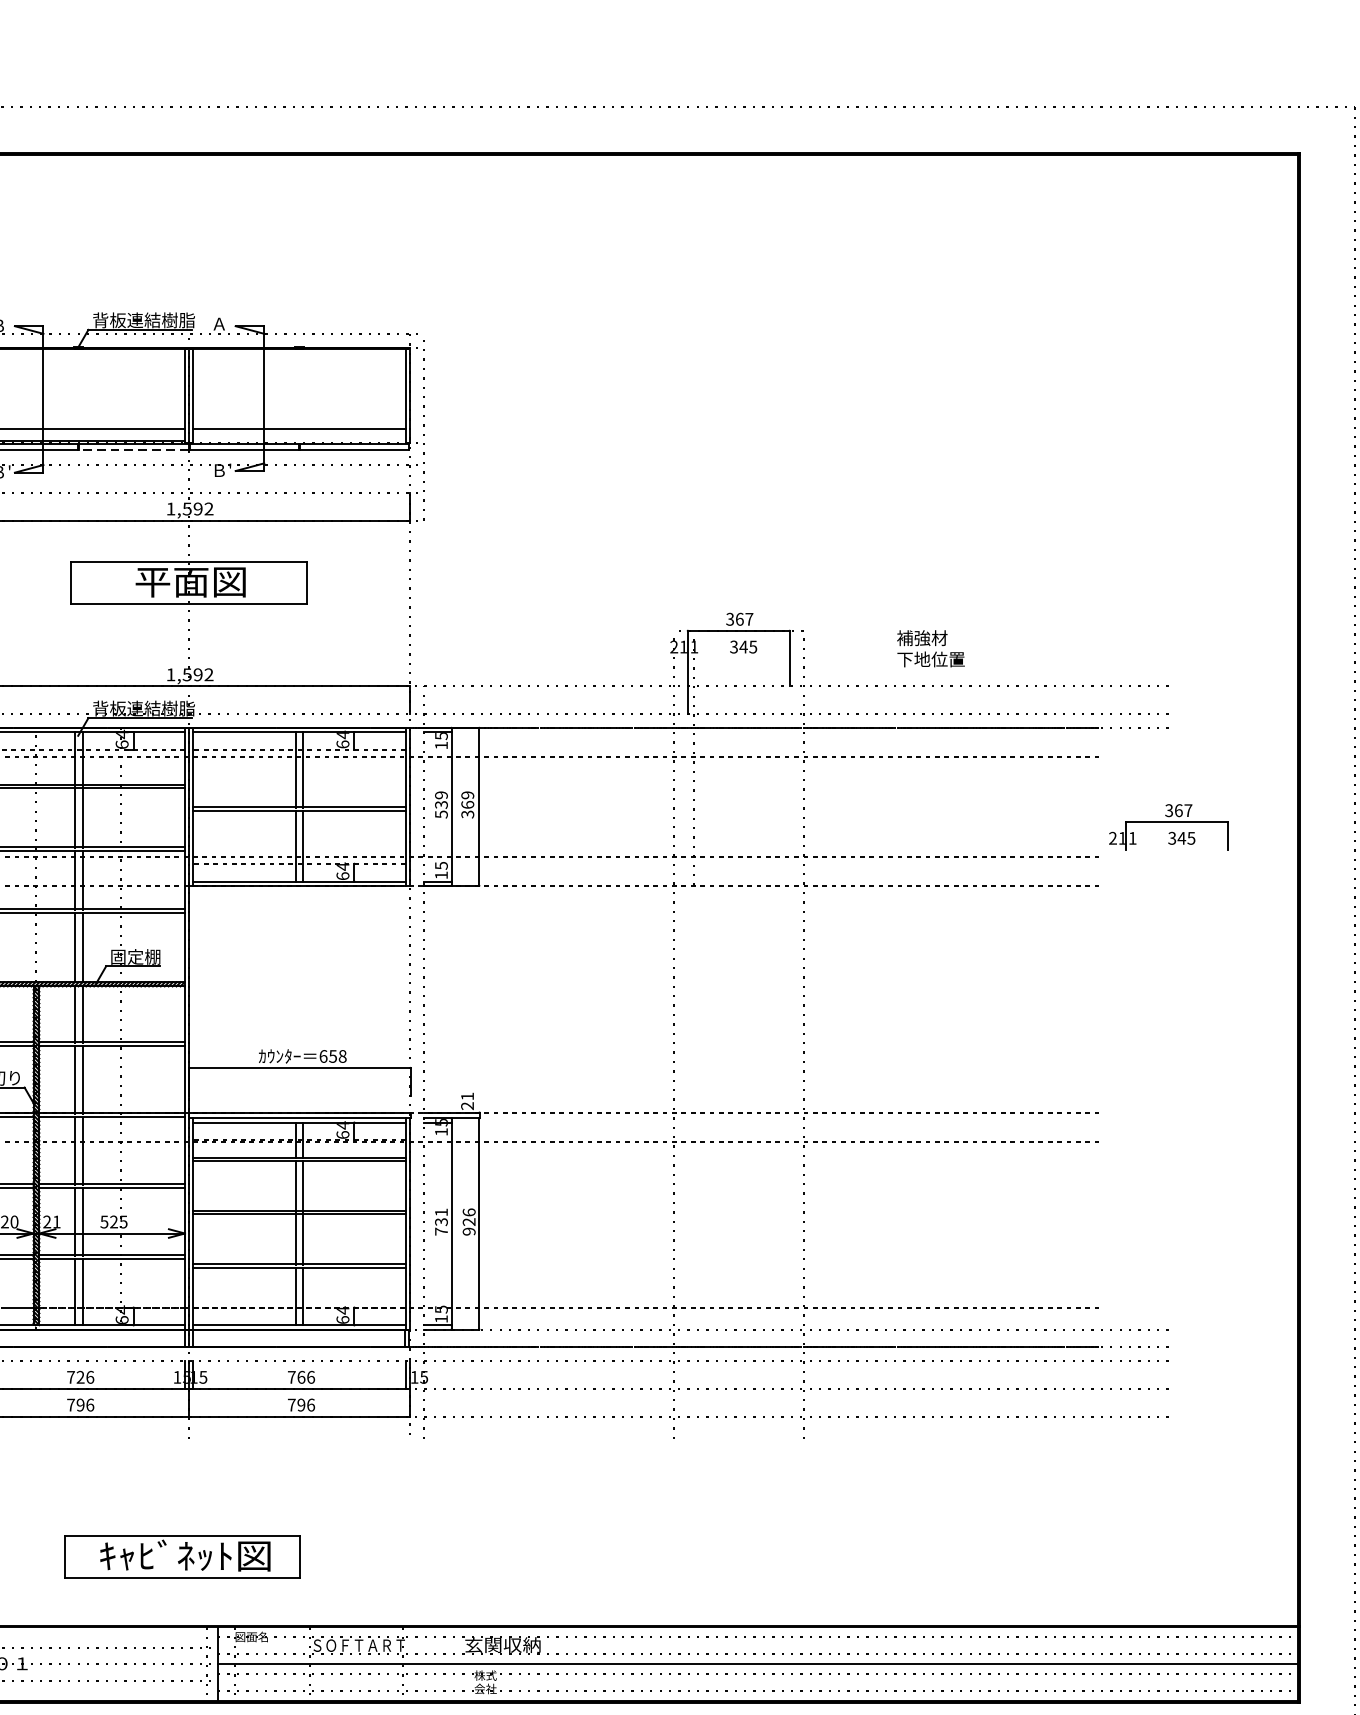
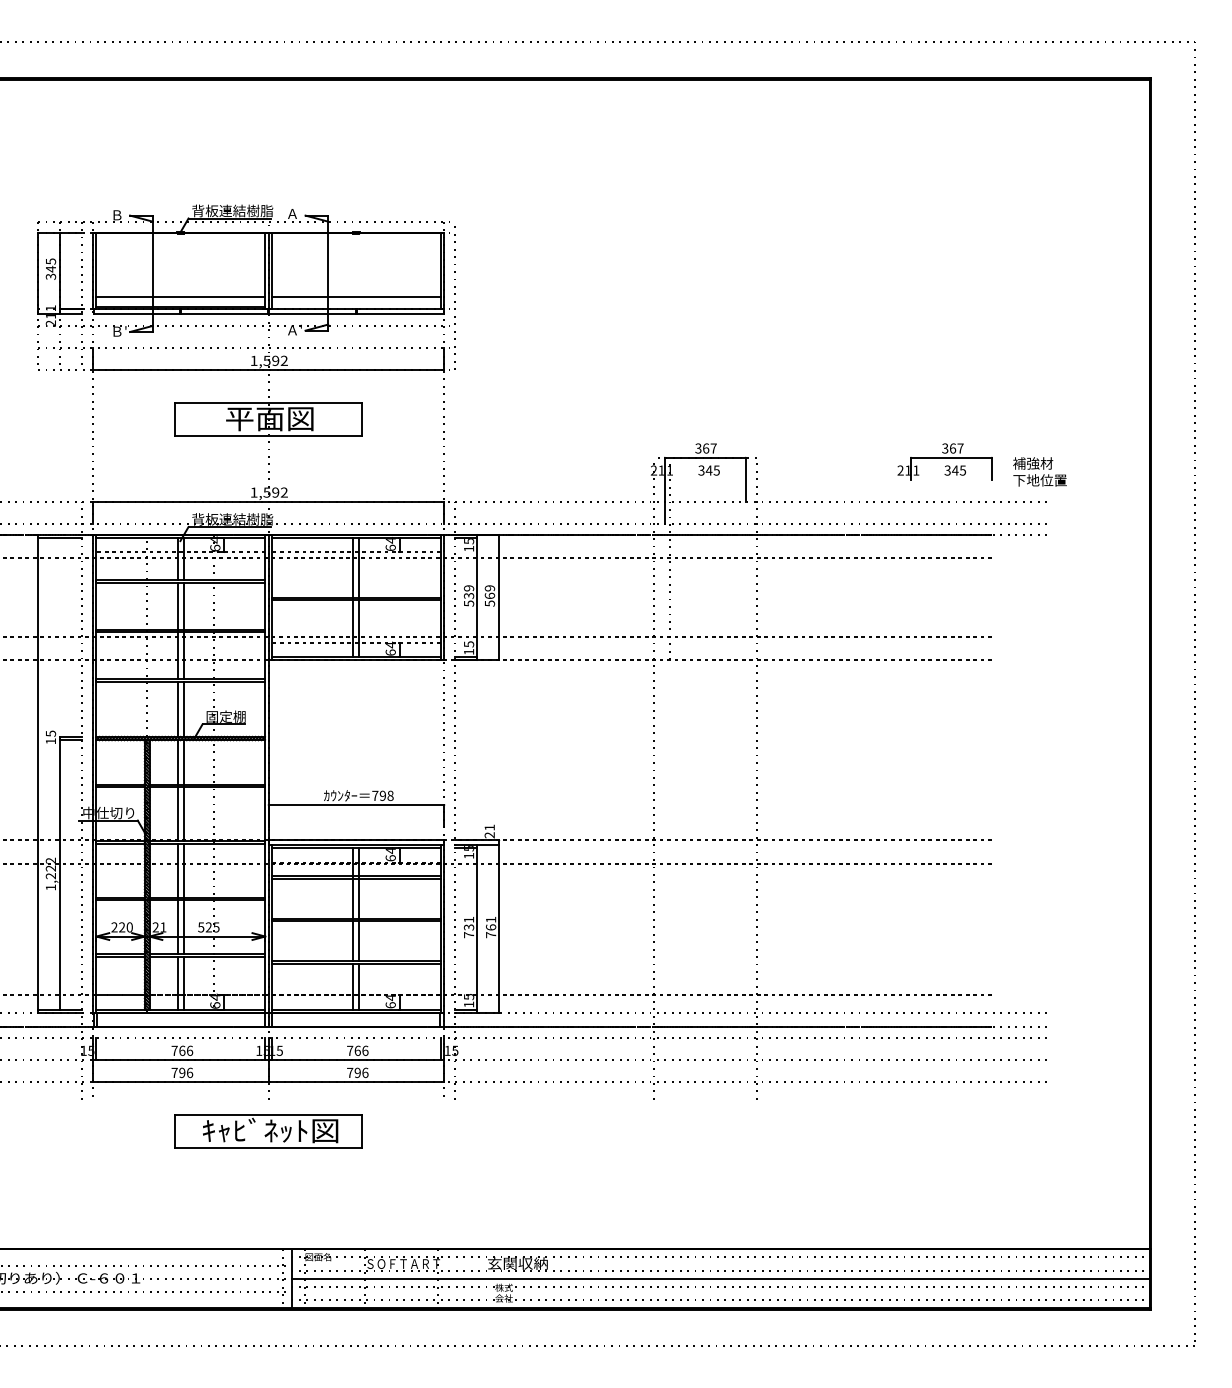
line: (133, 449) -> (224, 313), dashed -> solid
text: (219, 470) -> (292, 330), Ｂ' -> Ａ'
text: (930, 648) -> (1039, 471), moved
text: (467, 814) -> (489, 603), 369 -> 569
part: (1168, 826) -> (944, 461), moved
text: (327, 1056) -> (378, 795), 658 -> 798
text: (469, 1222) -> (491, 927), 926 -> 761
text: (80, 1376) -> (182, 1050), 726 -> 766
part: (182, 1556) -> (268, 1131), moved

